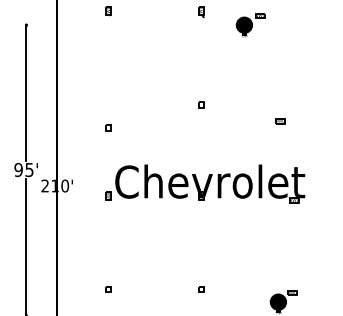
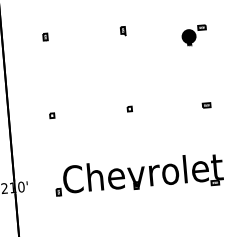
part: (250, 25) -> (194, 36), moved
part: (280, 121) -> (206, 105), moved
part: (108, 127) -> (51, 115), moved

